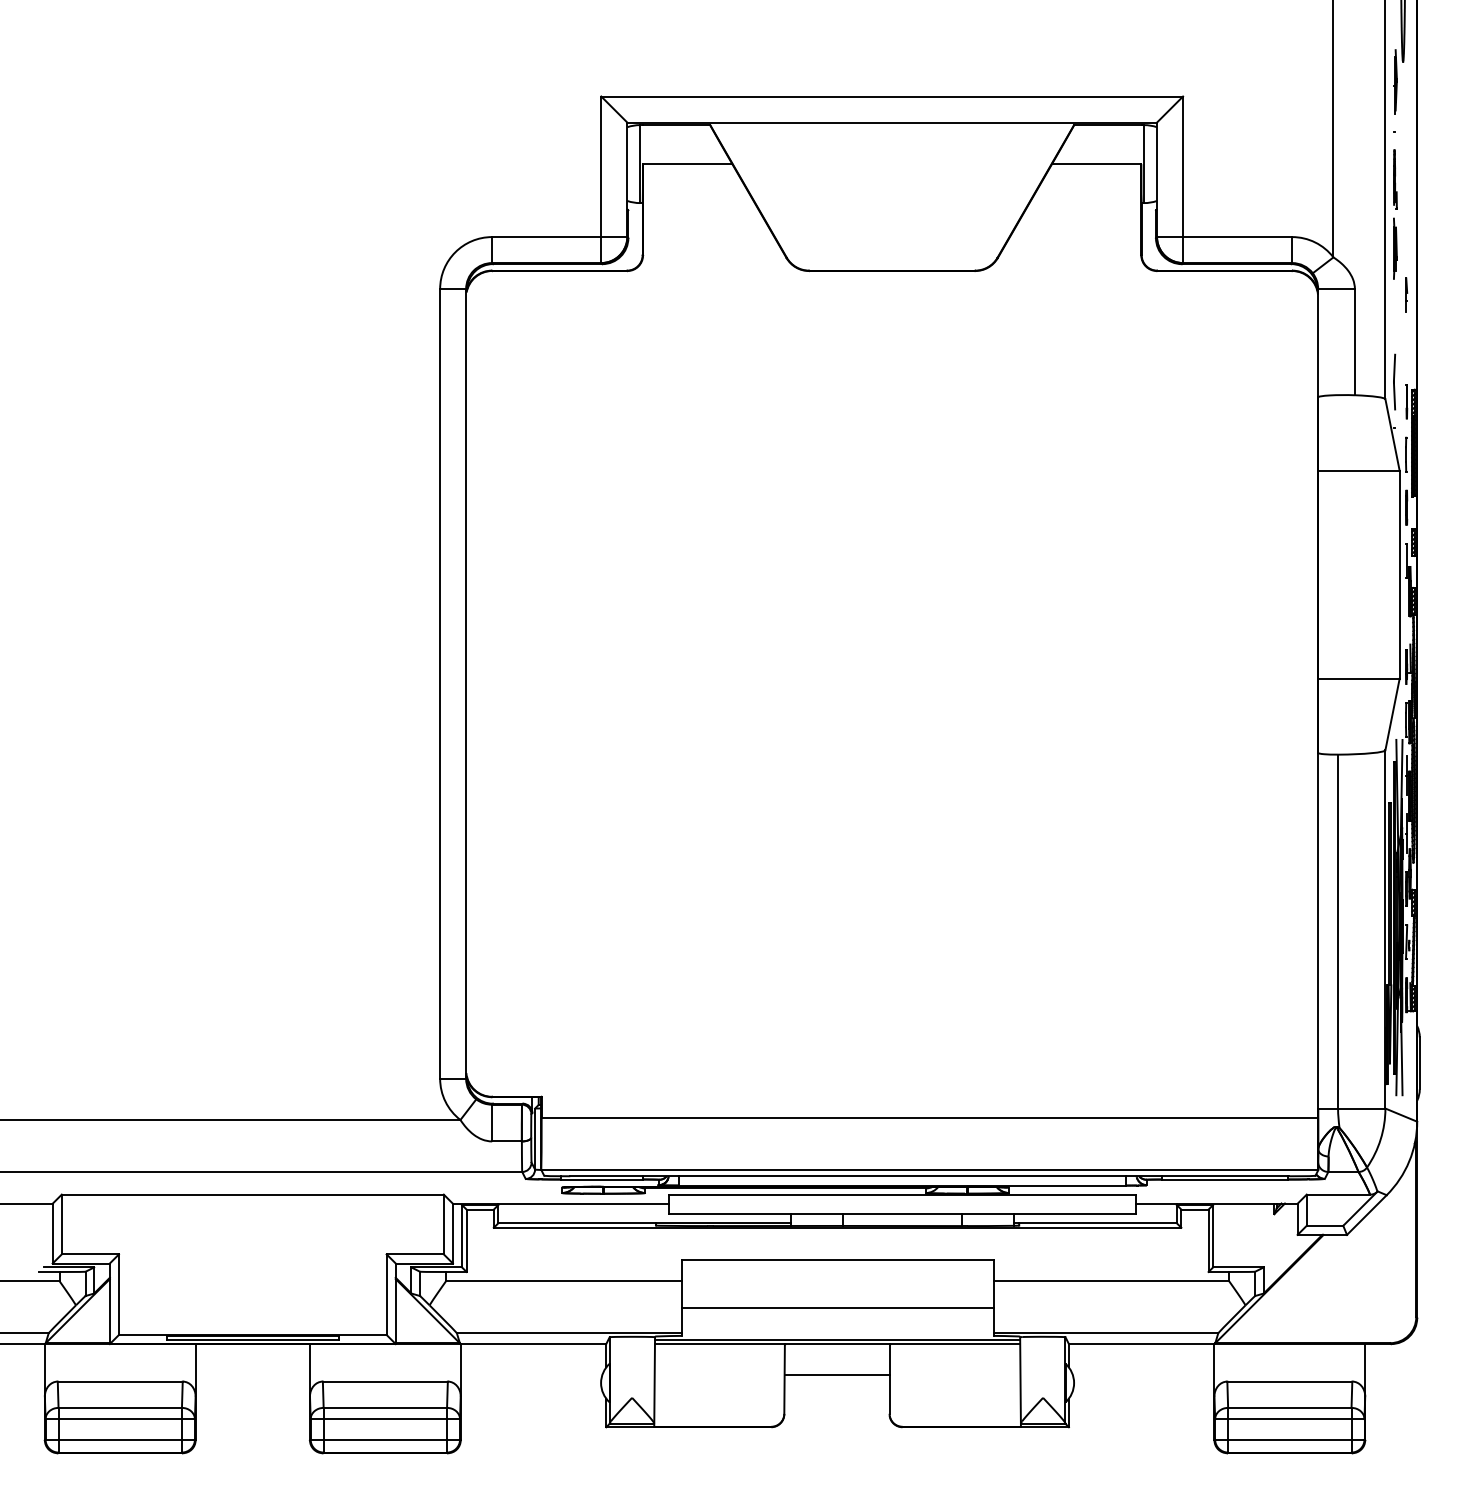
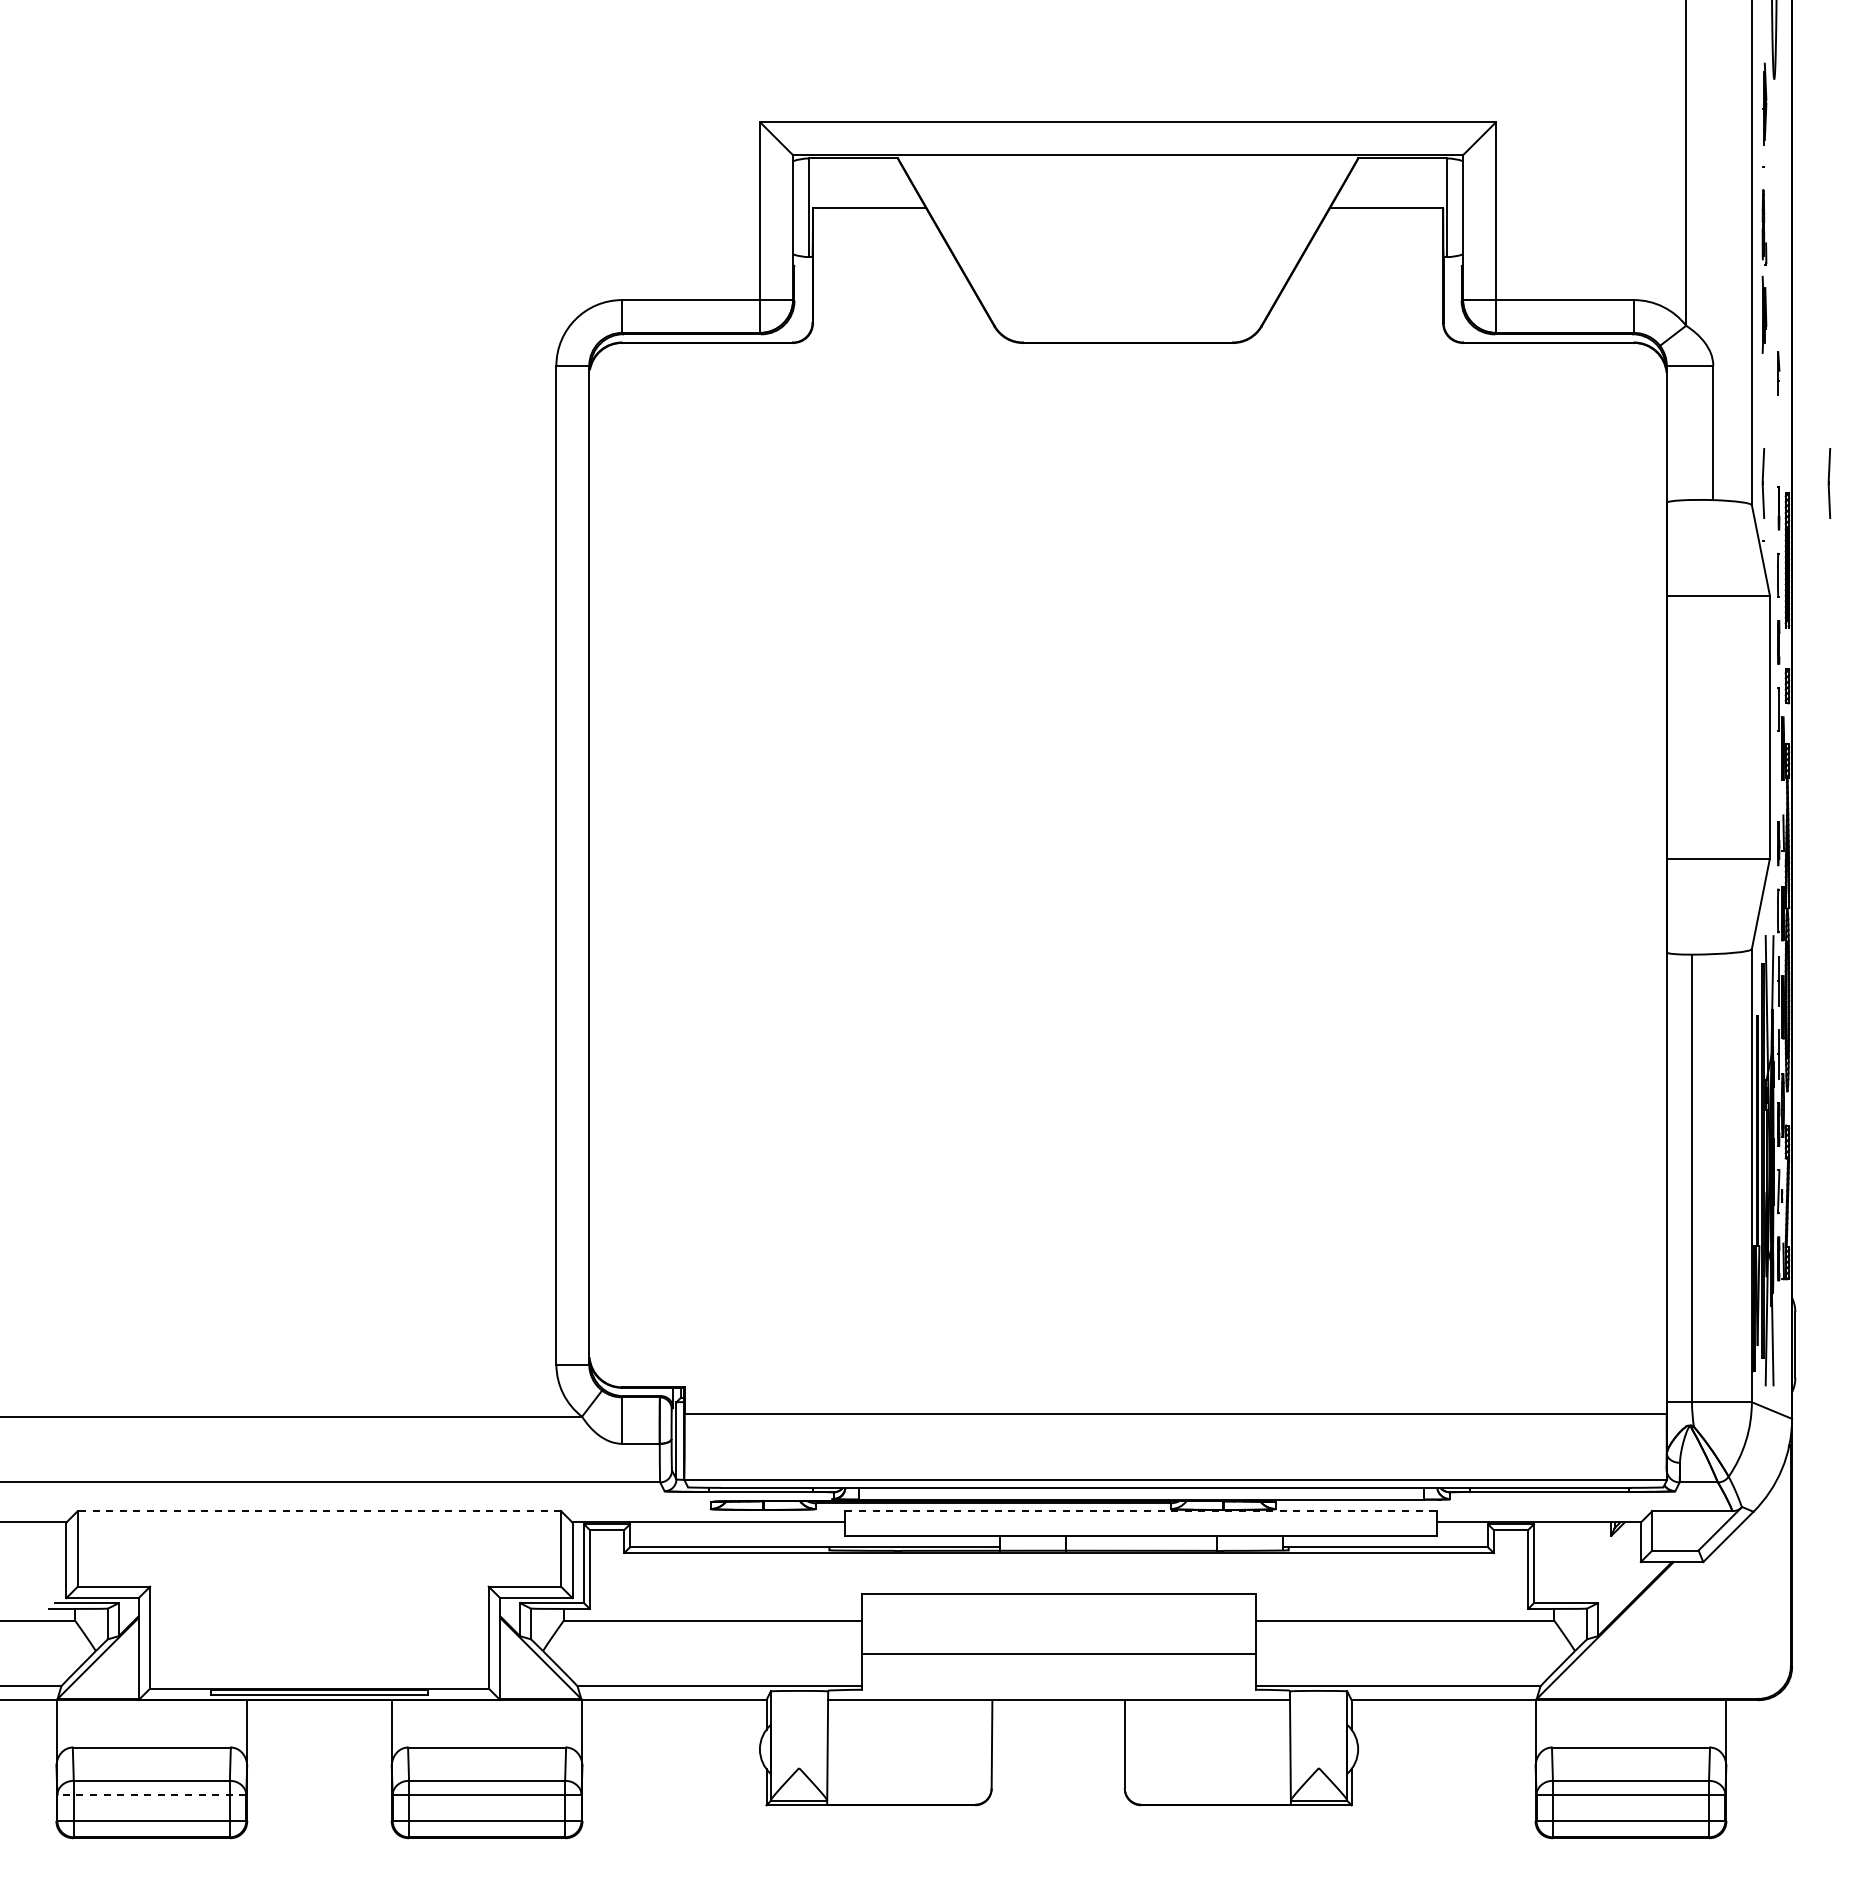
part: (1446, 382) -> (1829, 483), added
line: (252, 1194) -> (319, 1511), solid -> dashed
line: (902, 1194) -> (1141, 1511), solid -> dashed
line: (837, 1340) -> (1059, 1695), removed
line: (837, 1375) -> (1058, 1739), removed
line: (119, 1419) -> (151, 1795), solid -> dashed

